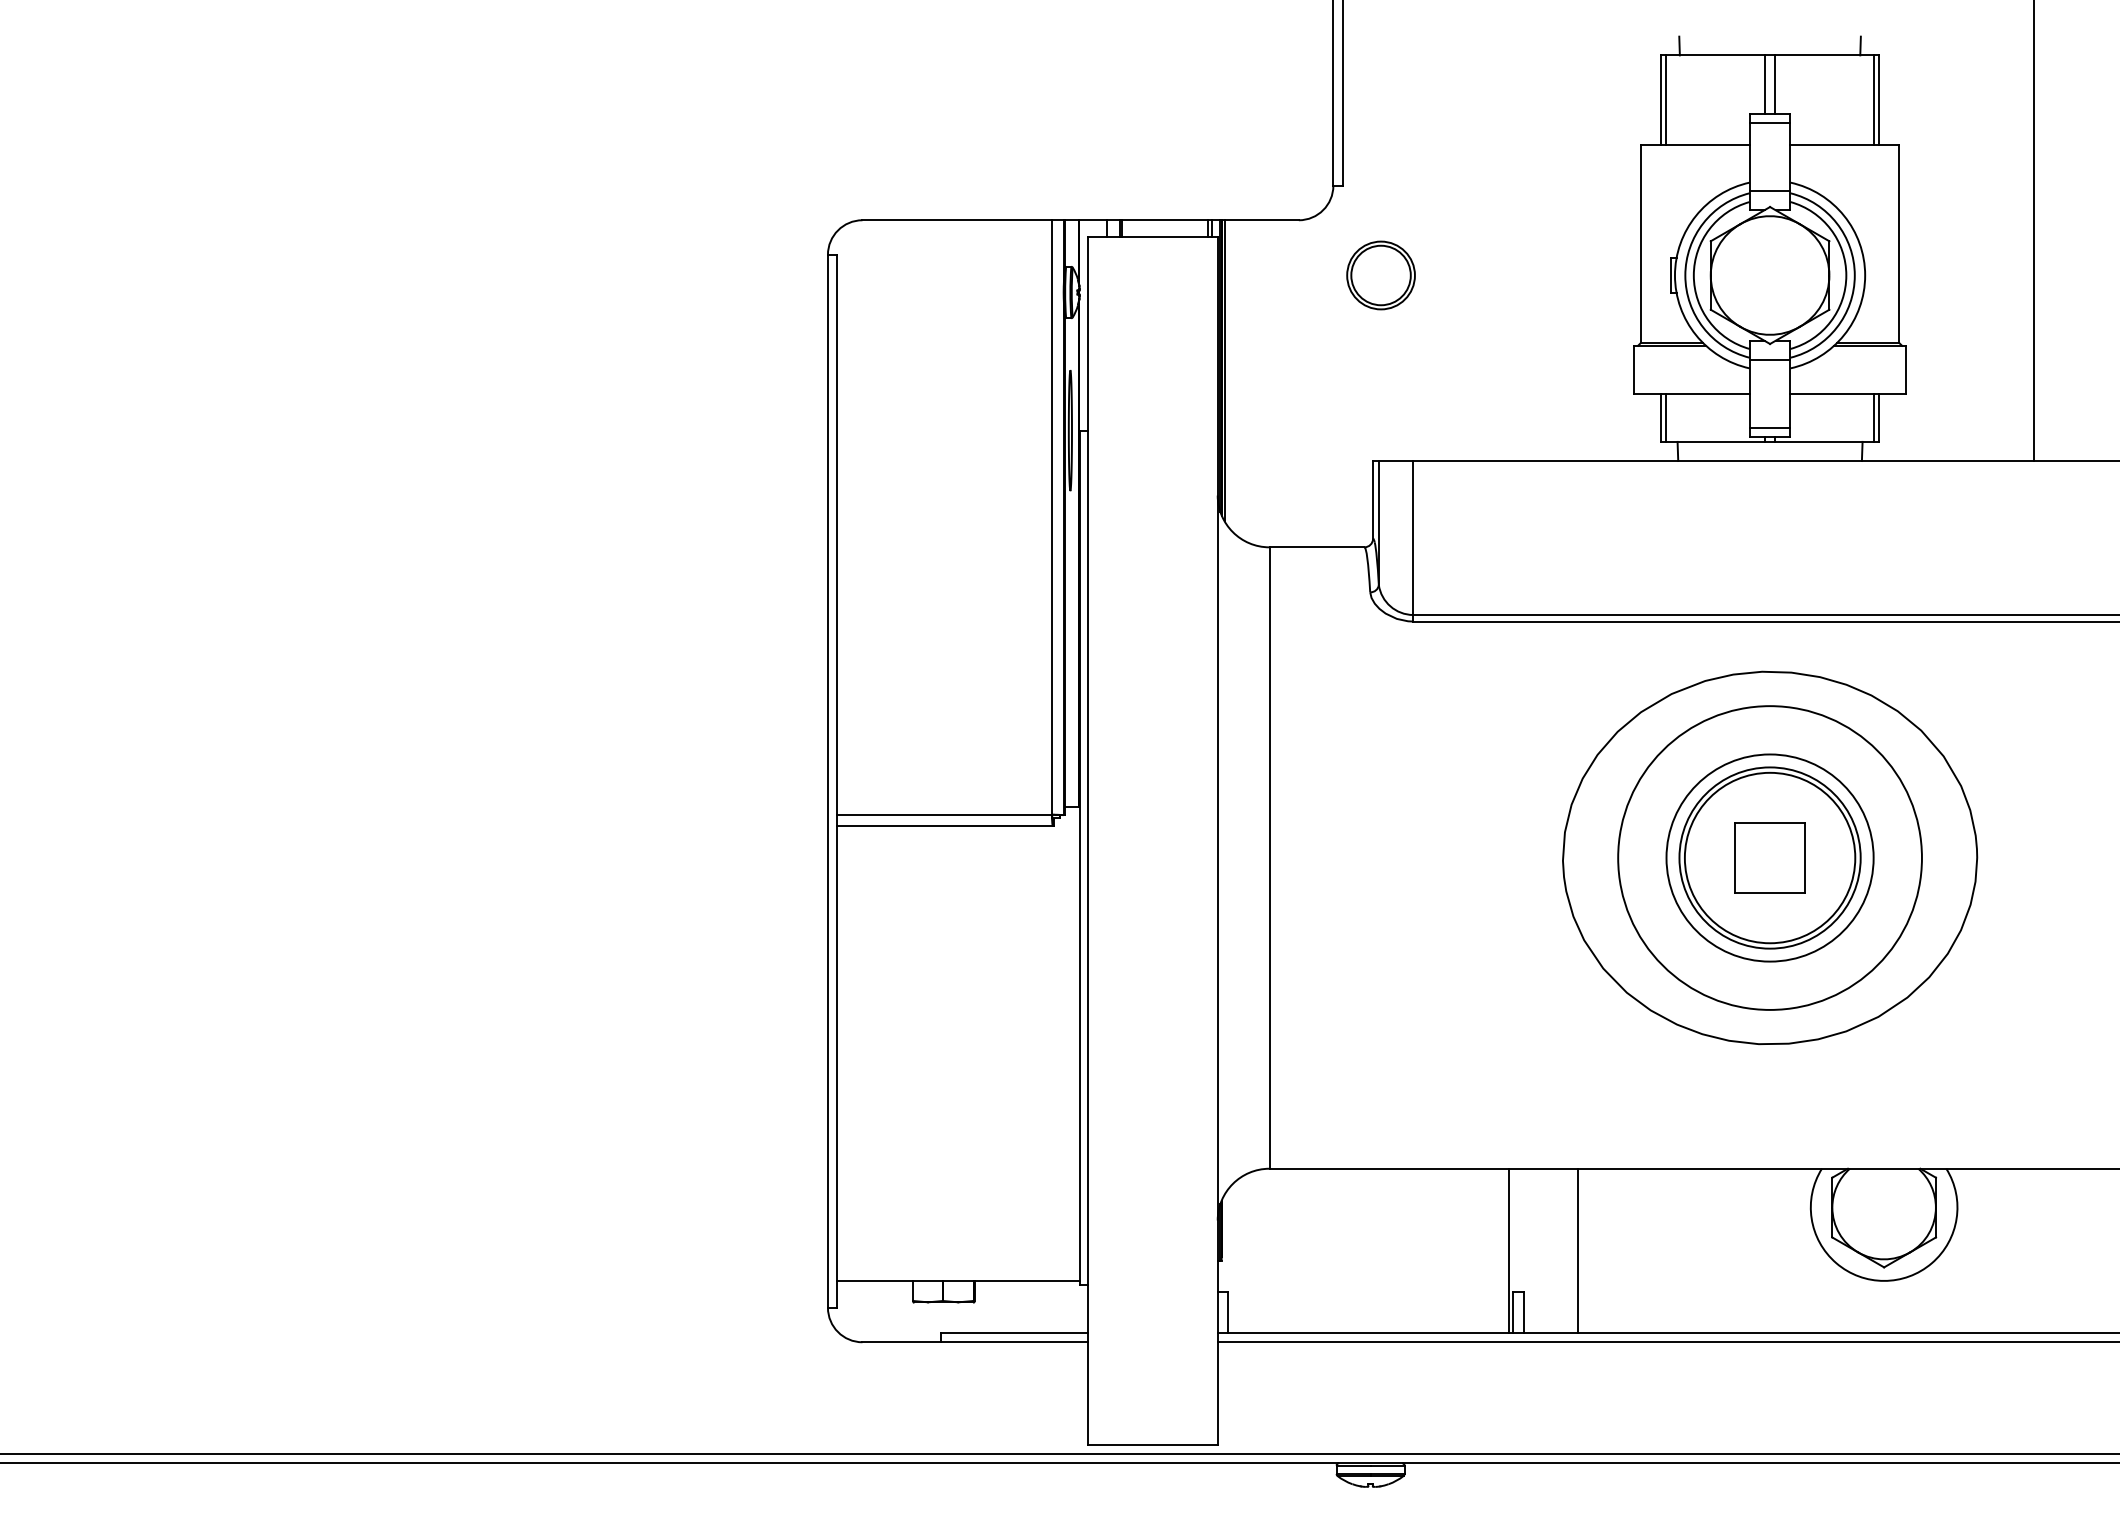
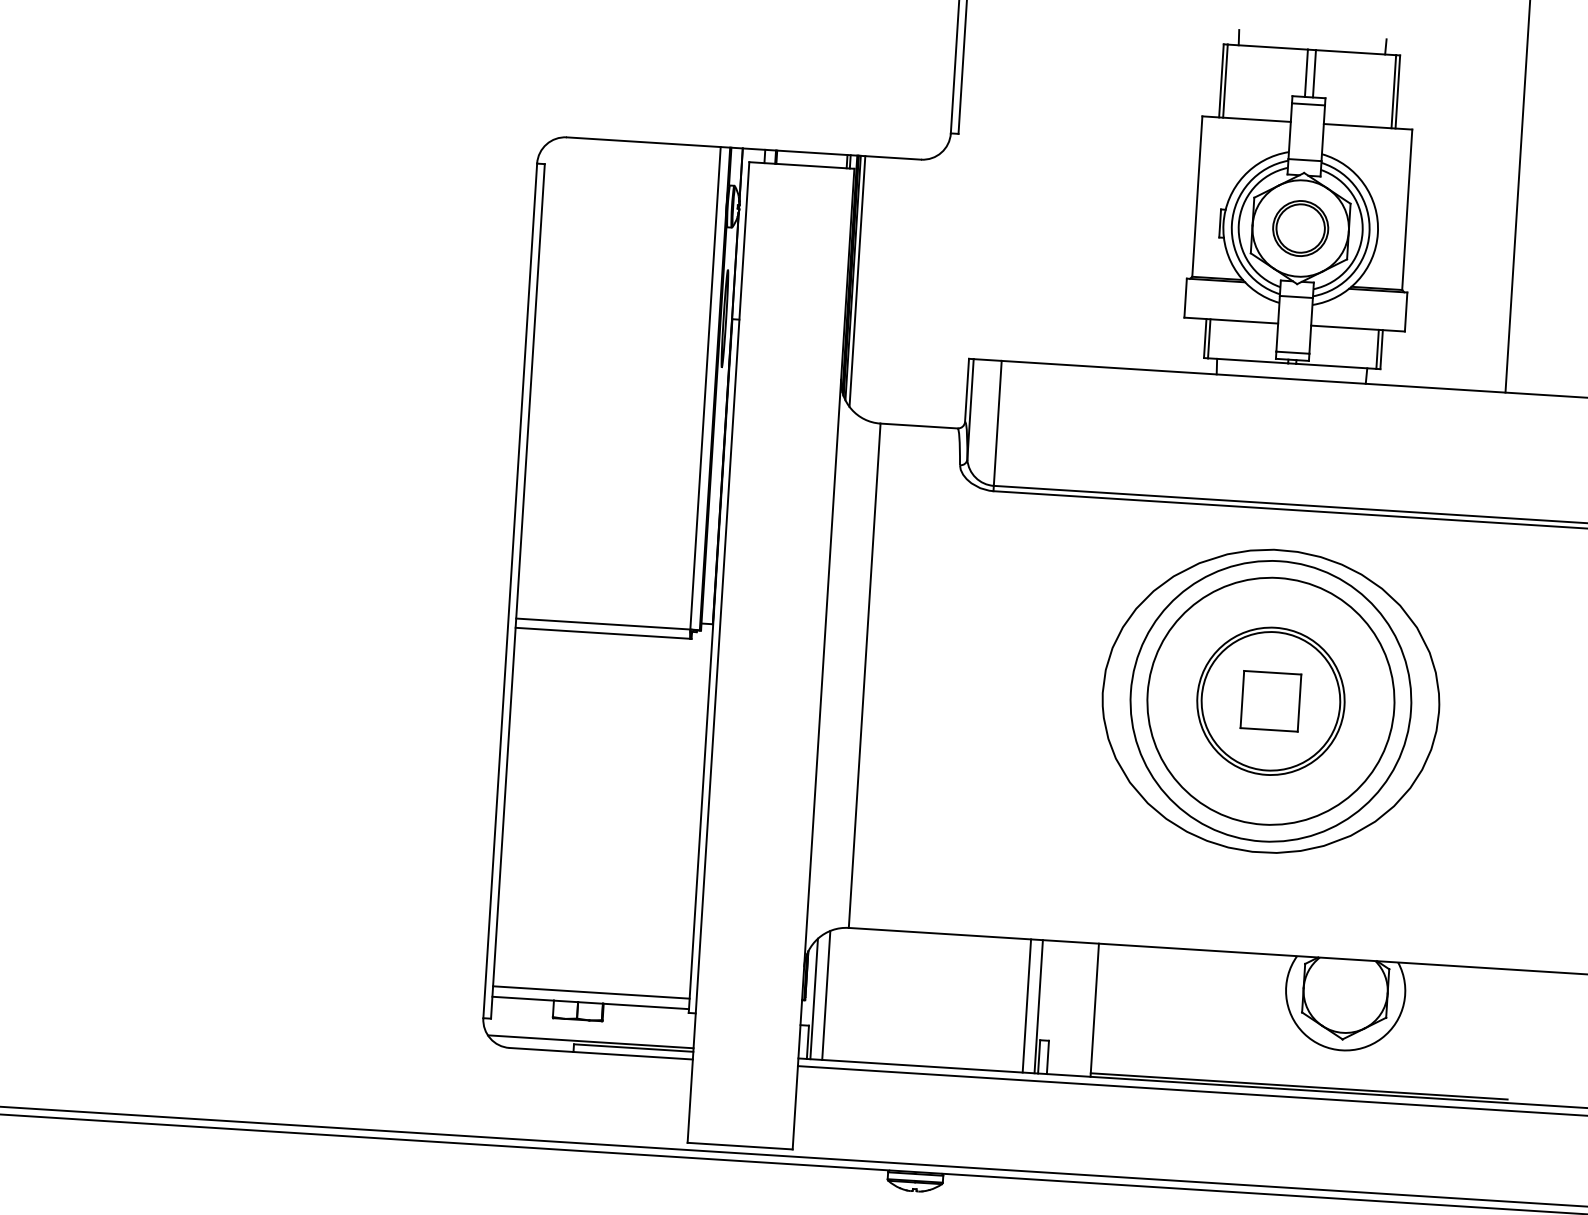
part: (1380, 275) -> (1300, 228), moved
line: (1230, 374) -> (857, 281), added
circle: (1769, 857) -> (1270, 700), size x1.67
line: (1494, 1250) -> (1027, 1005), added
line: (1247, 1252) -> (826, 994), added
line: (1232, 1258) -> (814, 998), added
line: (958, 1267) -> (591, 992), added
line: (961, 1328) -> (590, 1041), added
line: (1834, 1328) -> (1299, 1086), added

